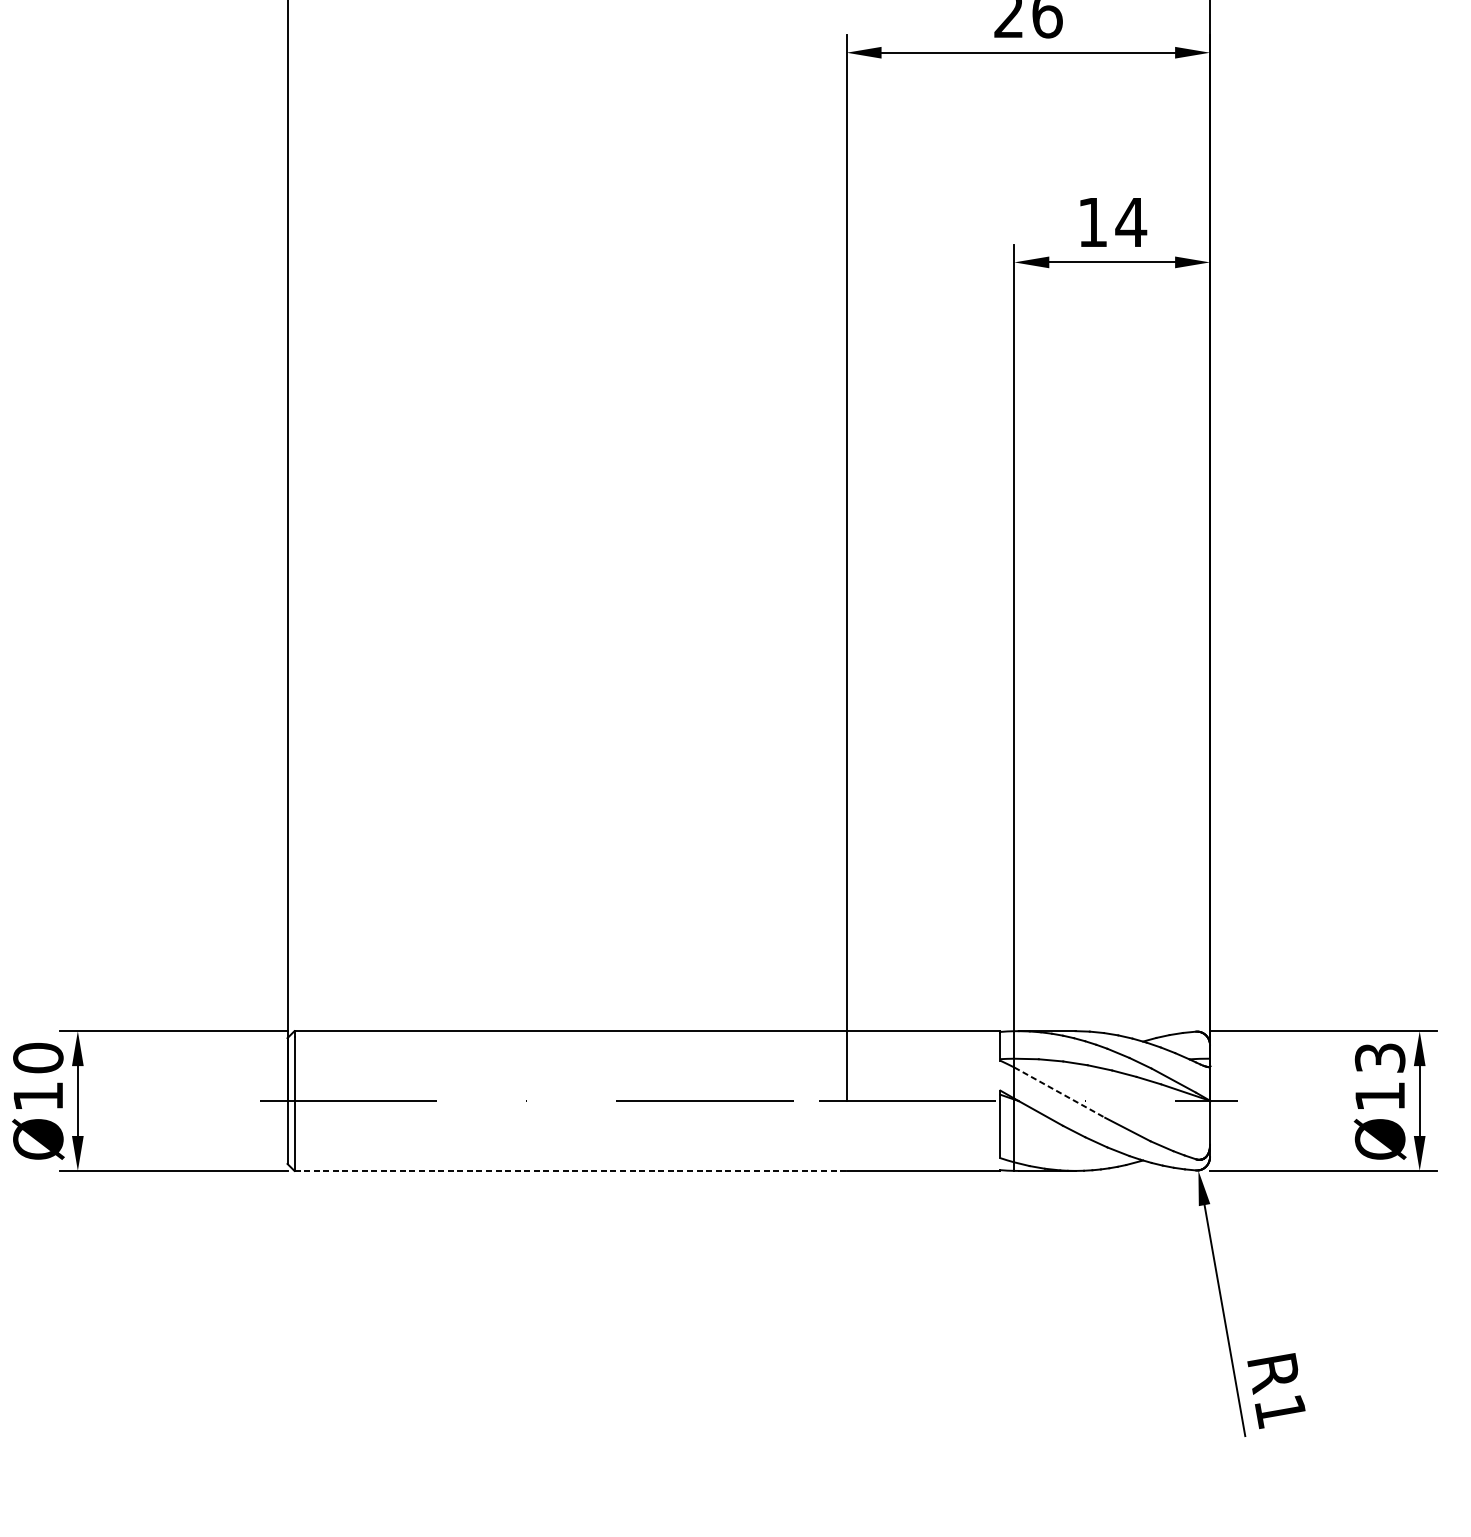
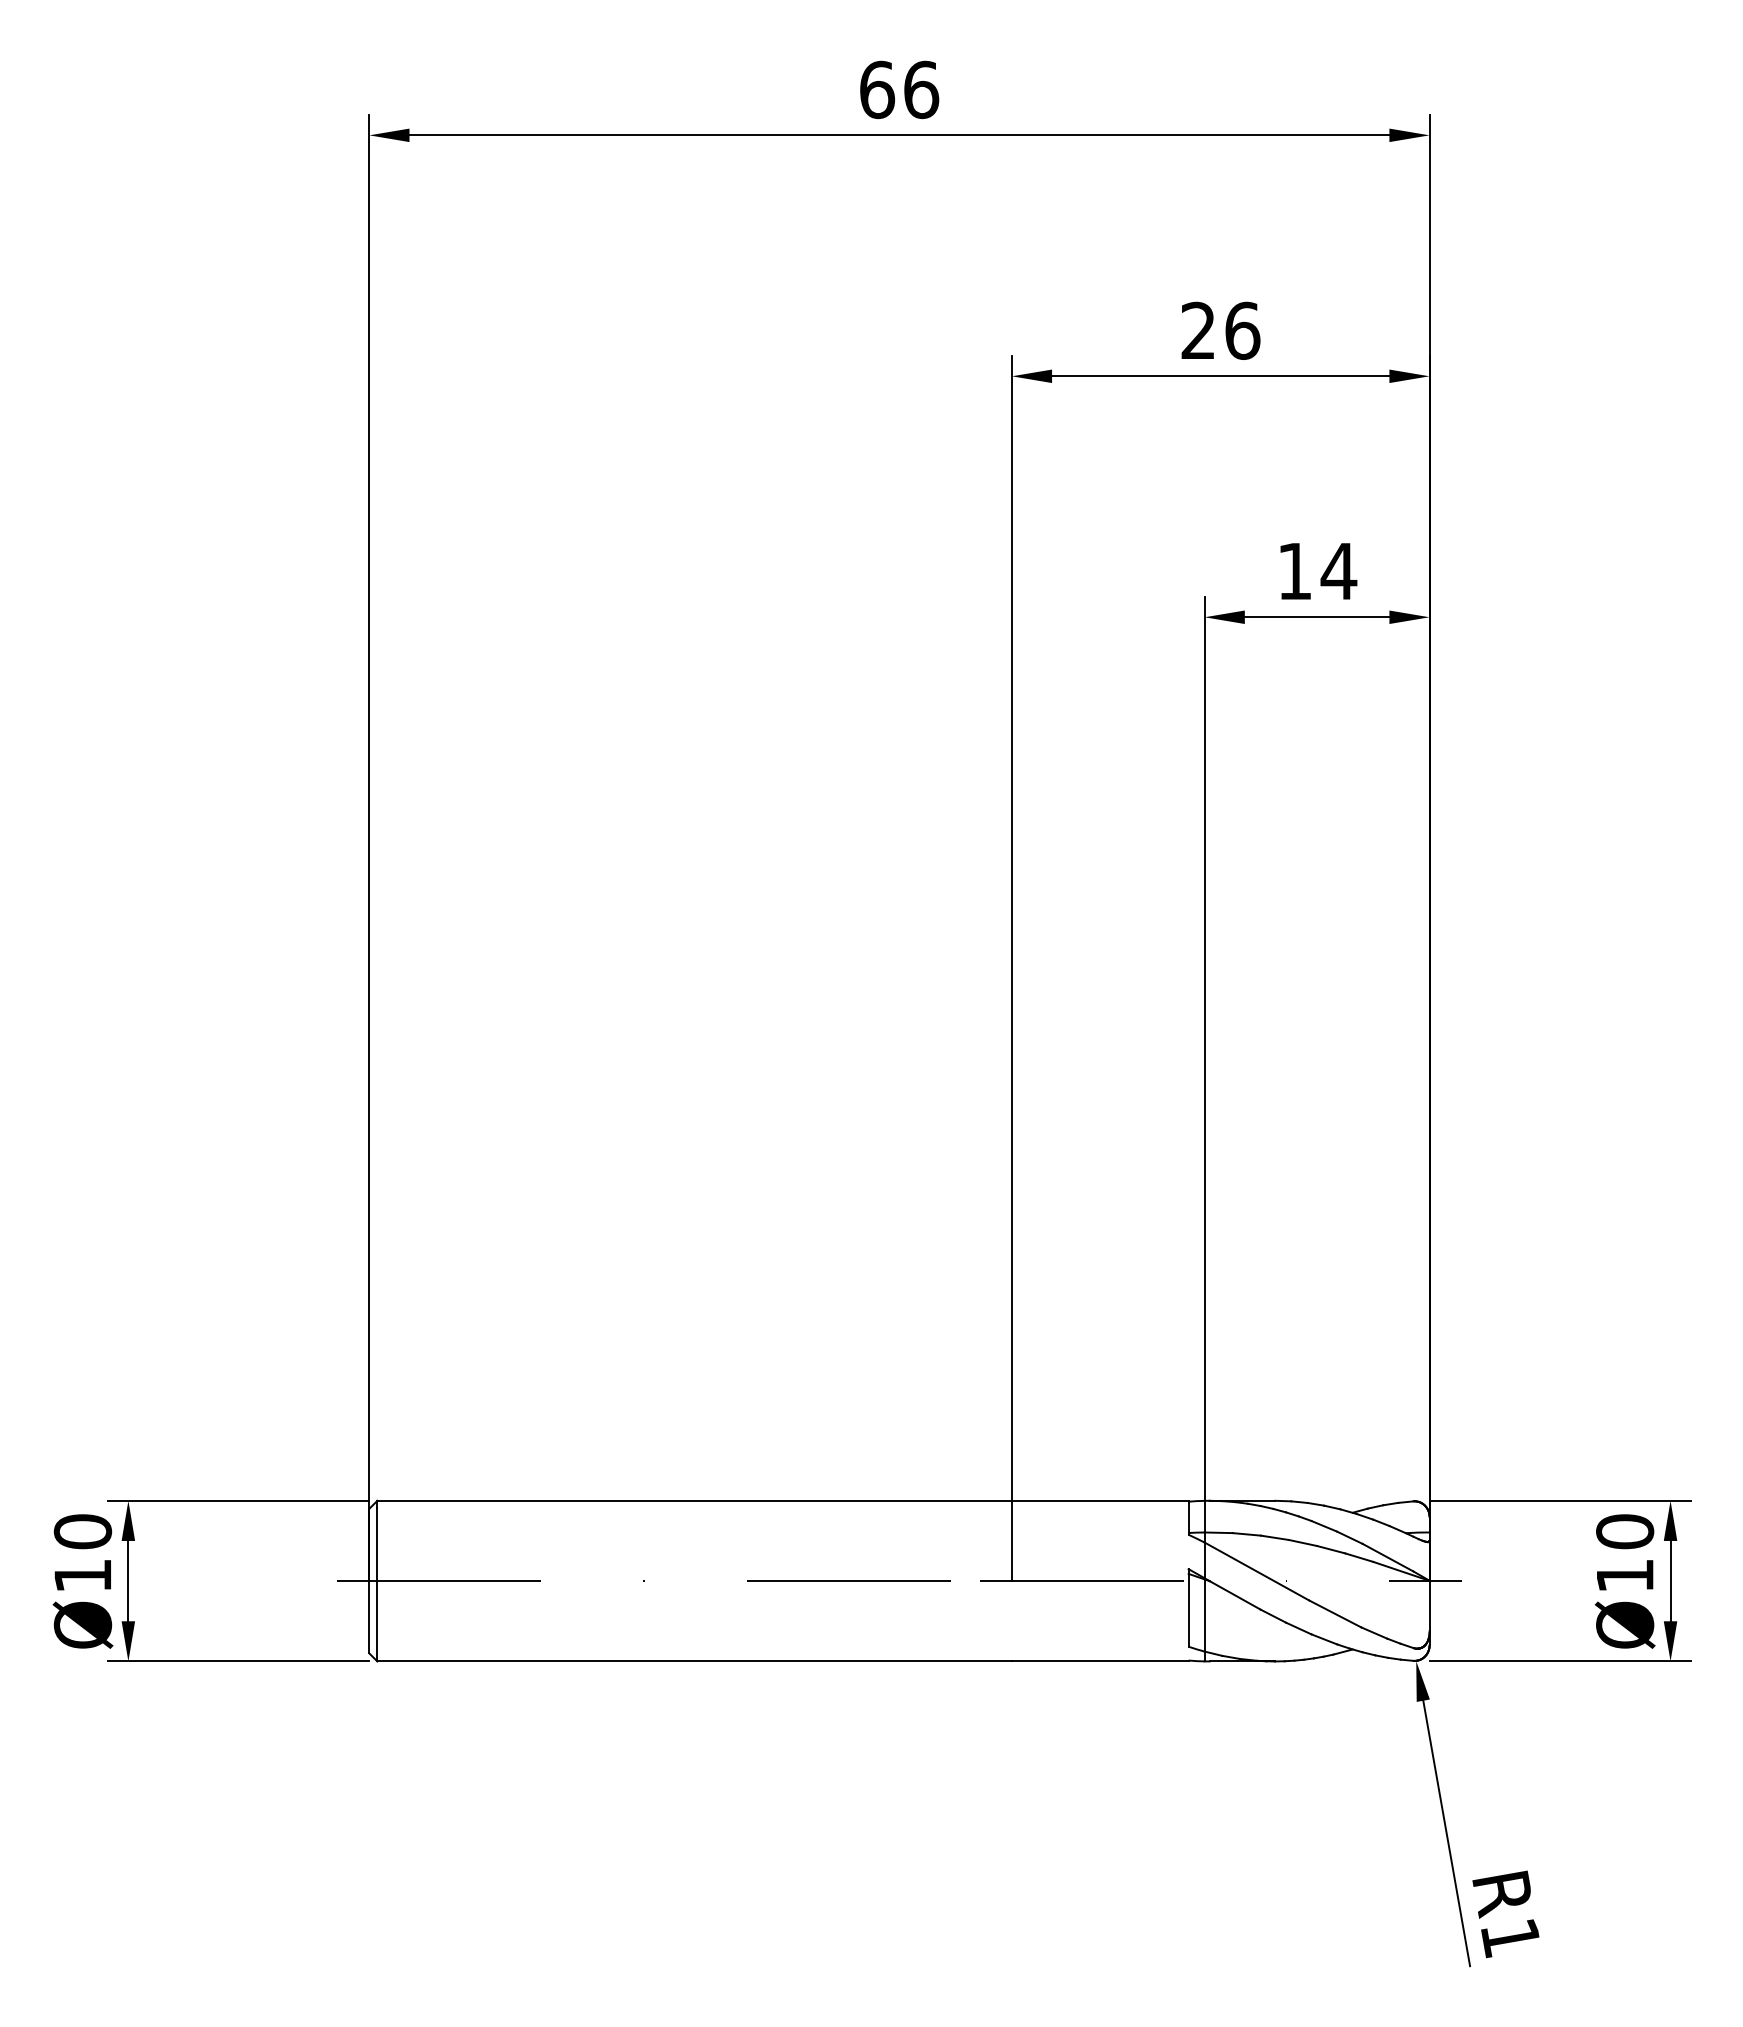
text: (1380, 1057) -> (1625, 1531), Ø13 -> Ø10
line: (1059, 1092) -> (1256, 1571), dashed -> solid
line: (571, 1170) -> (695, 1661), dashed -> solid

